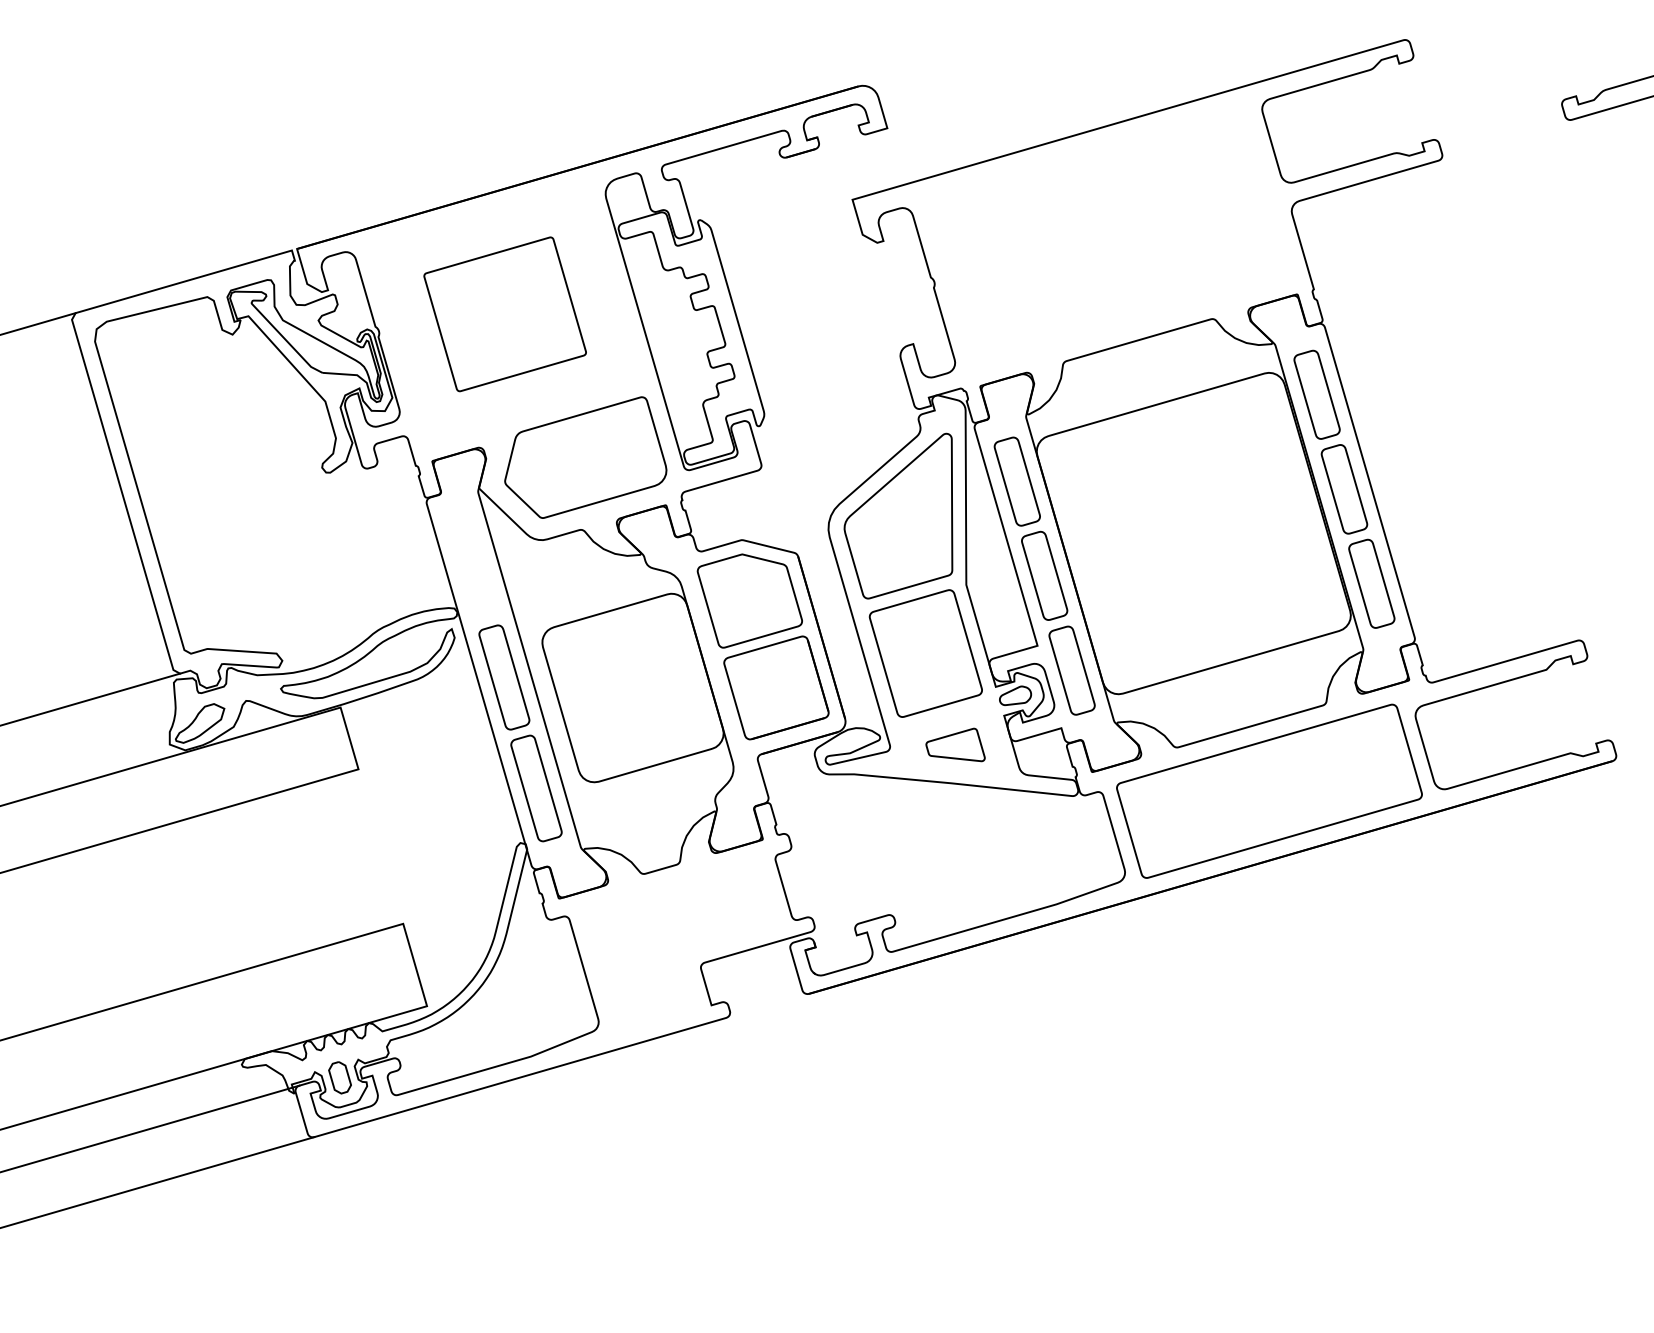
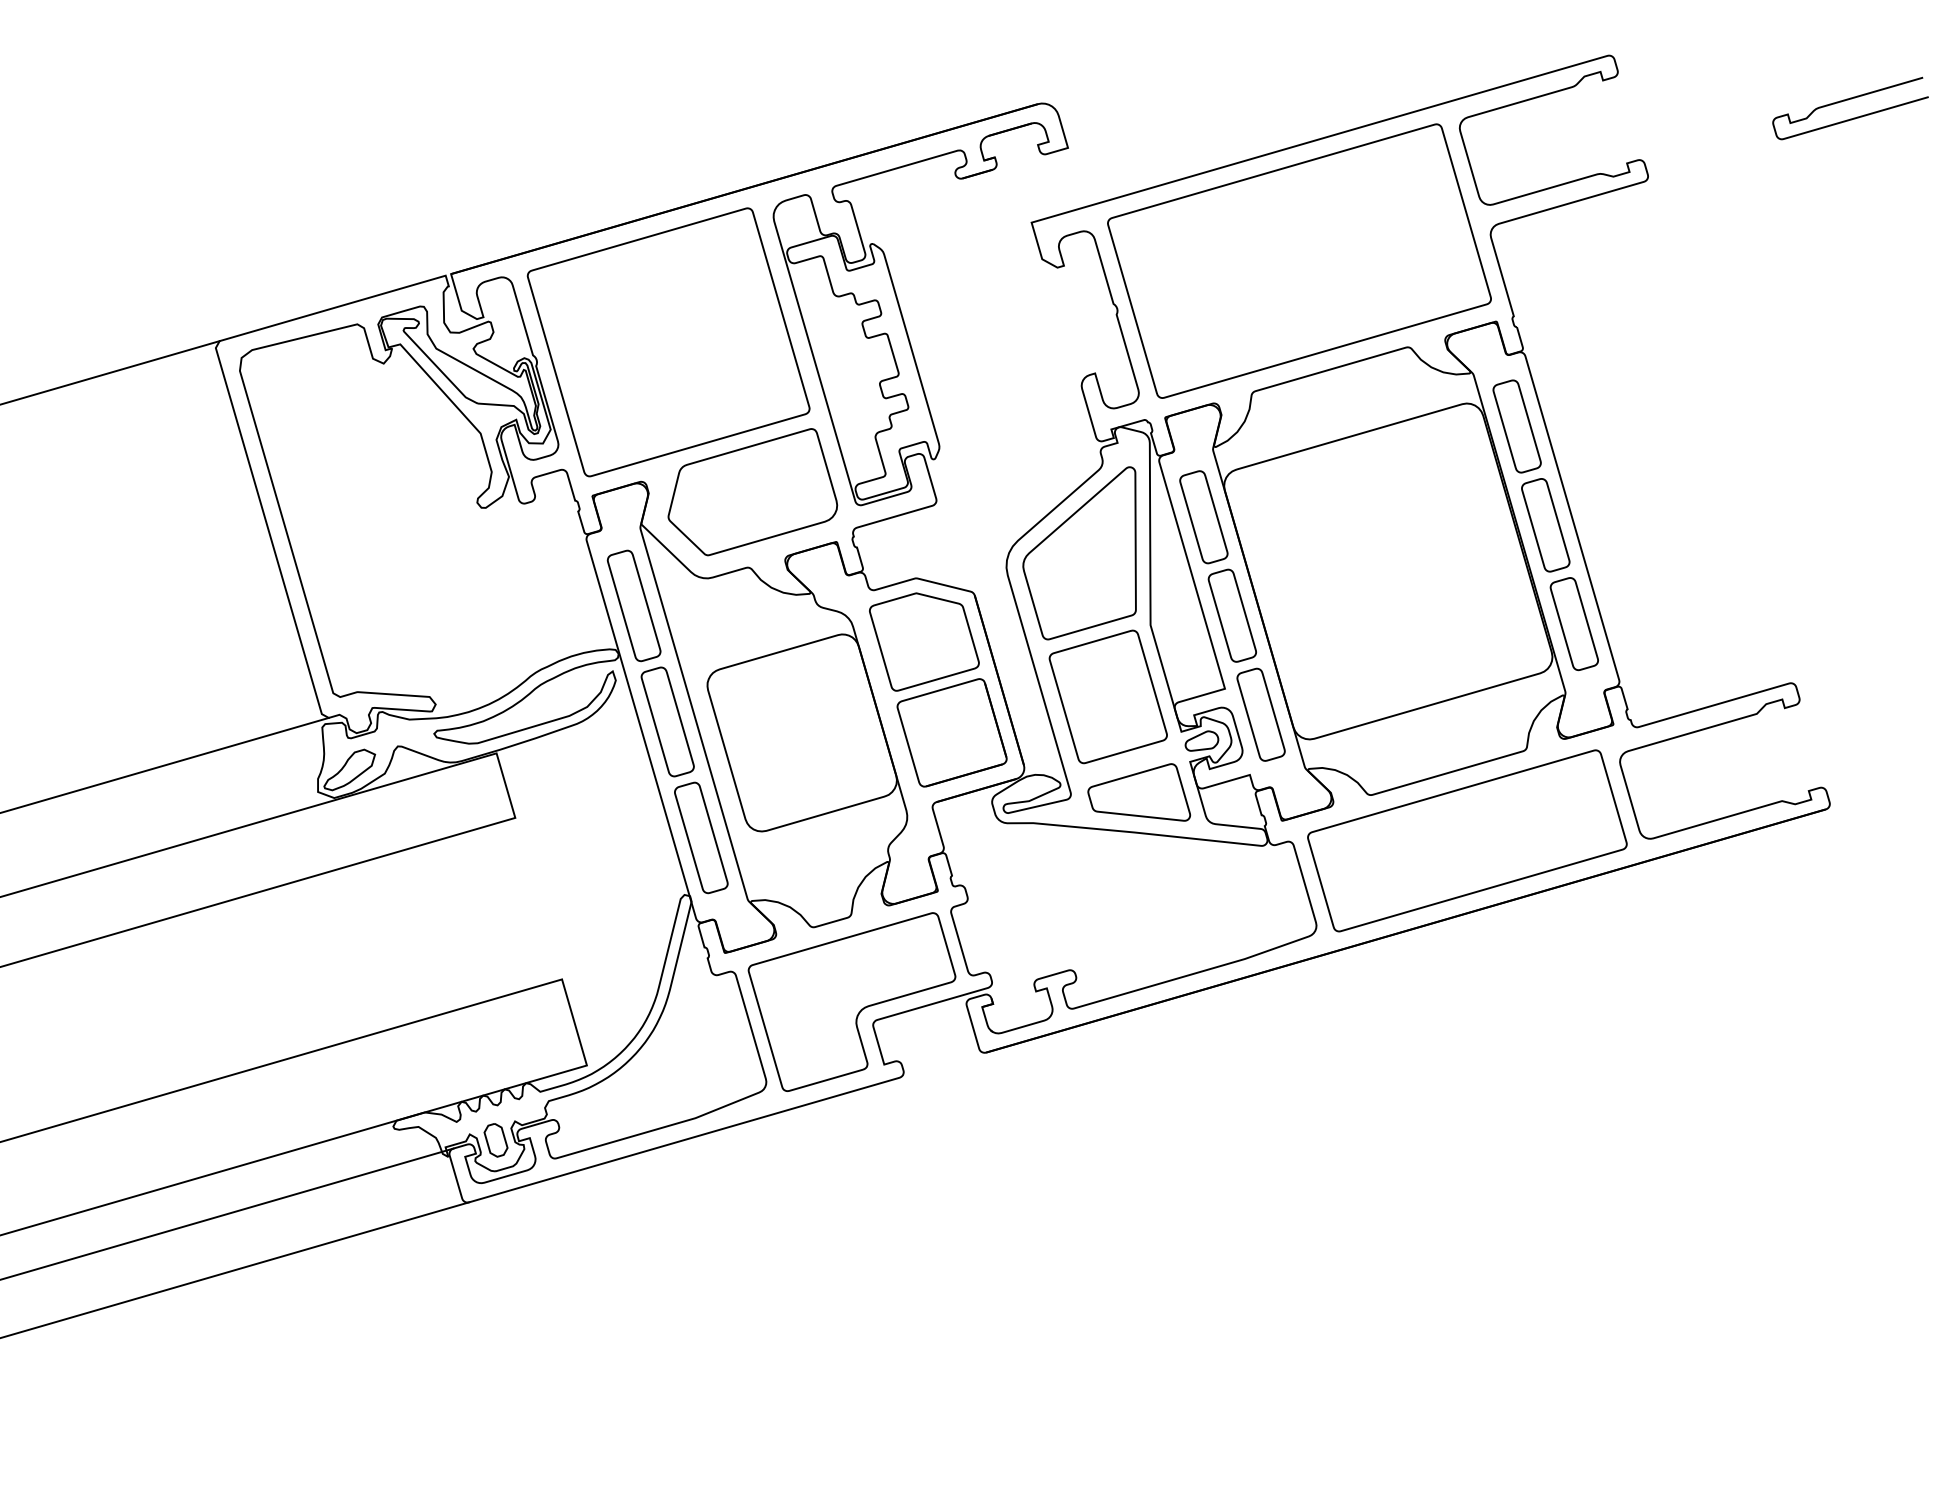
part: (1108, 235) -> (1299, 260), added
part: (505, 314) -> (668, 342), size x1.67
part: (471, 566) -> (633, 605), added
part: (955, 745) -> (1139, 792), size x1.67
part: (680, 944) -> (851, 1001), added

